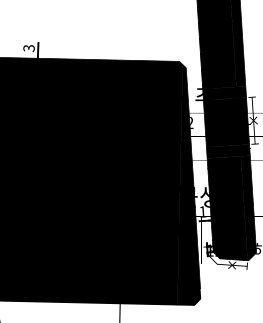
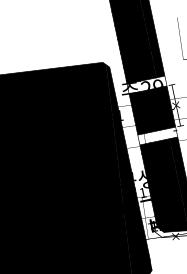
fill: (224, 93) -> (146, 85), removed
text: (191, 122) -> (121, 115), P2 -> P1
fill: (228, 151) -> (157, 136), removed

